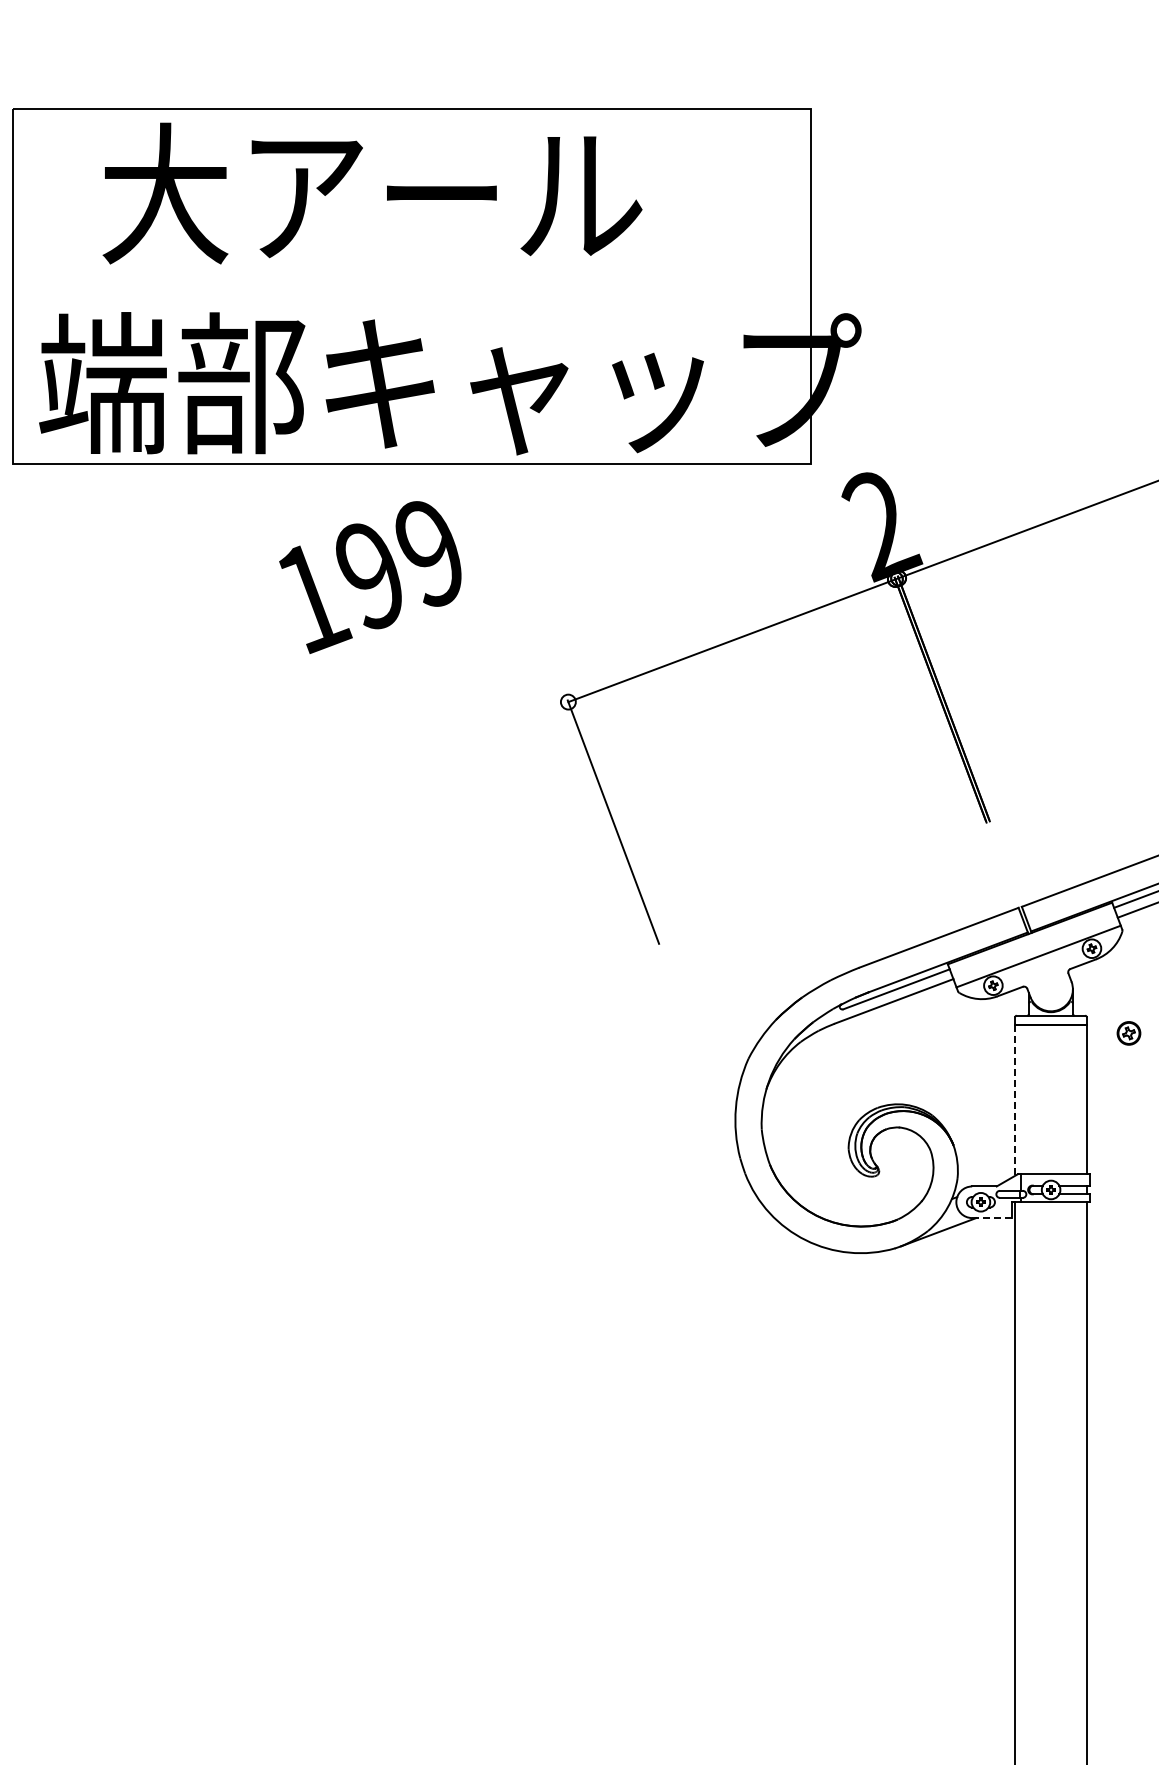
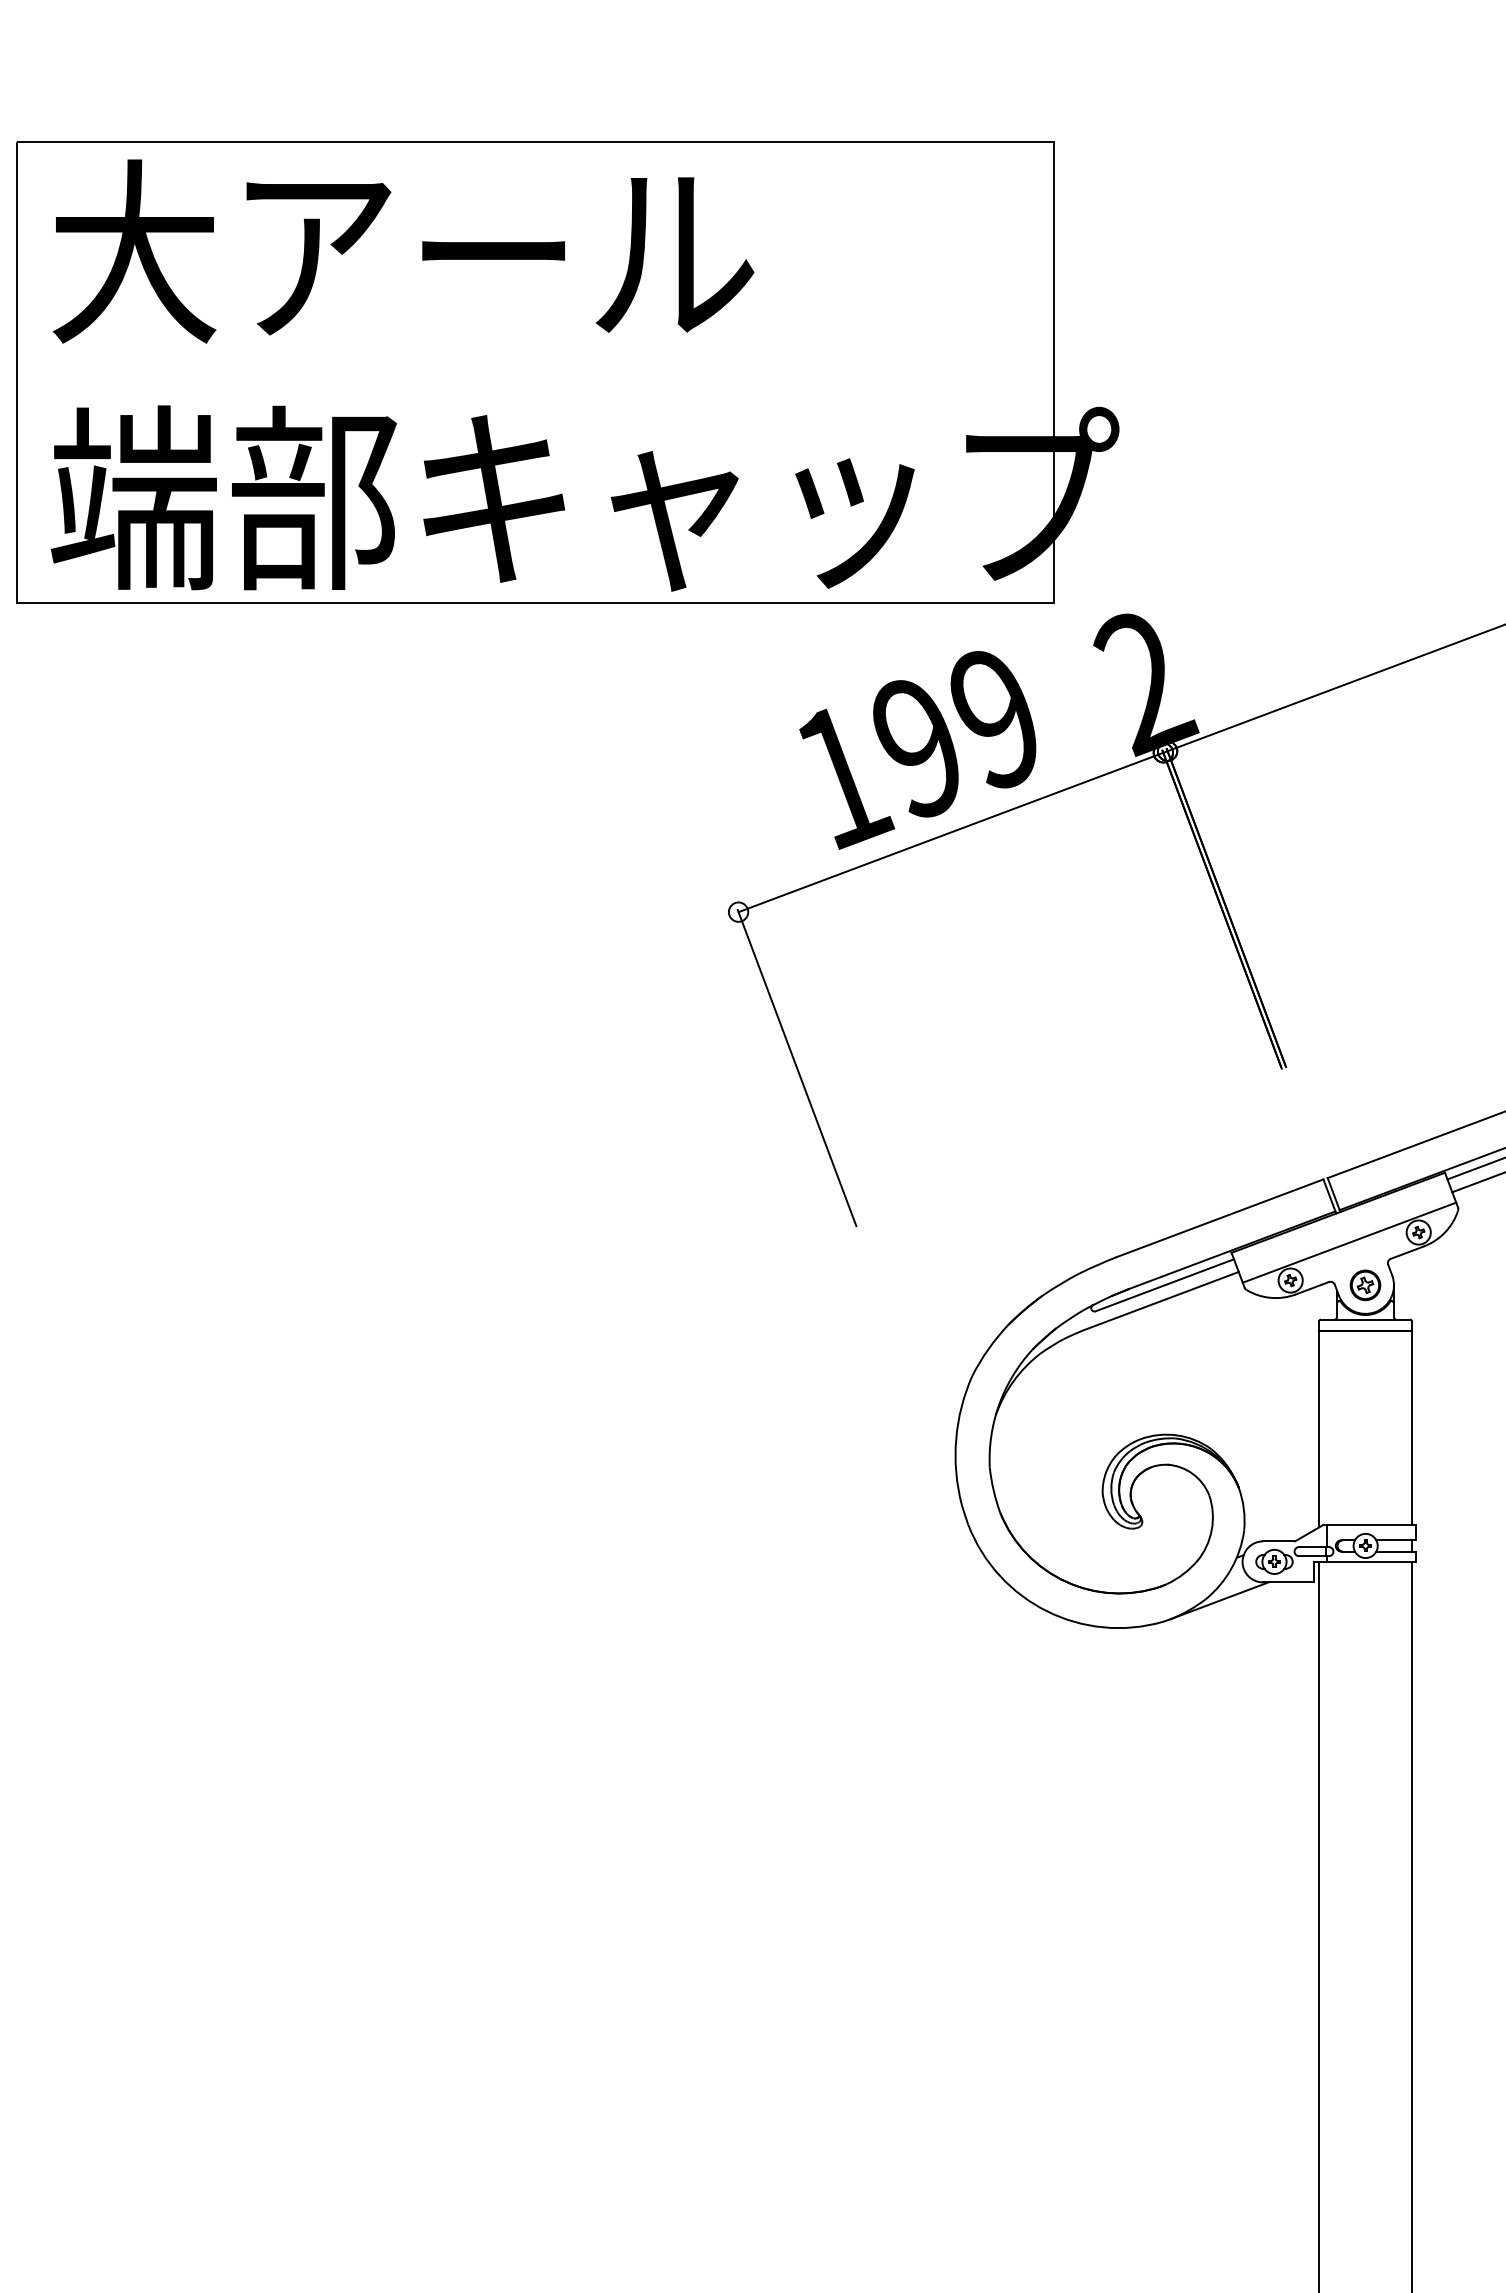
text: (372, 193) -> (403, 251), moved
text: (370, 577) -> (917, 750), moved
part: (1128, 1033) -> (1364, 1285), moved
line: (1015, 1100) -> (1319, 1429), dashed -> solid
line: (991, 1218) -> (1288, 1582), dashed -> solid

